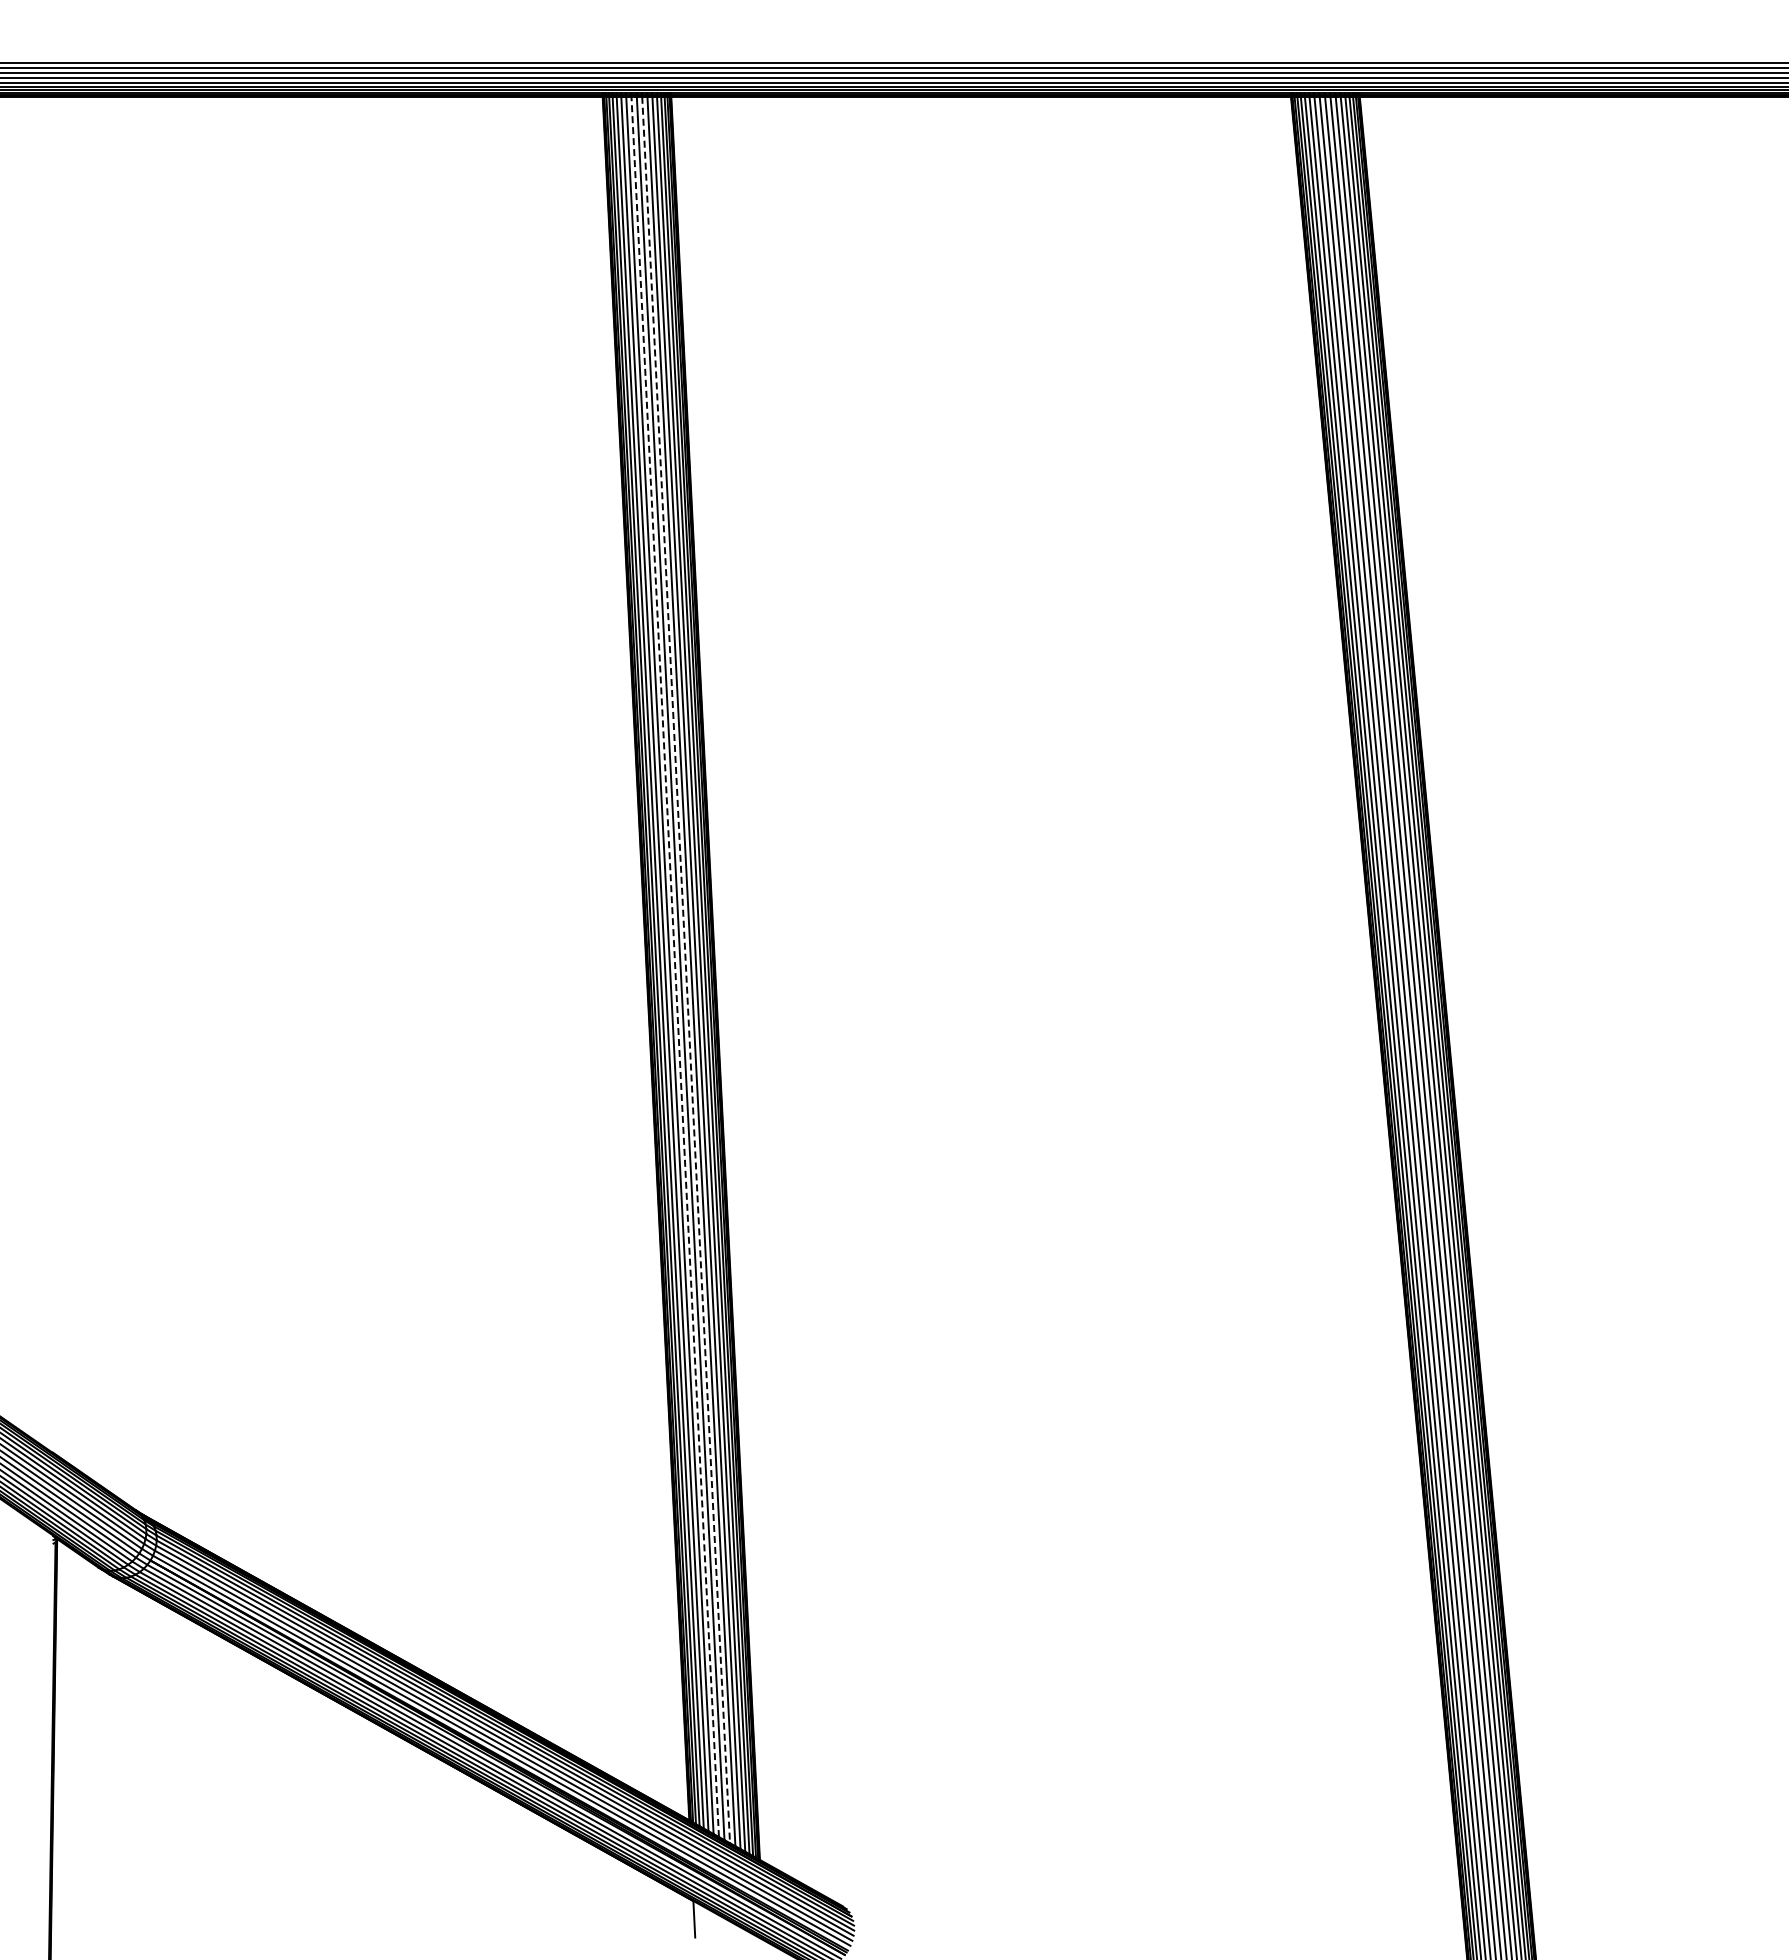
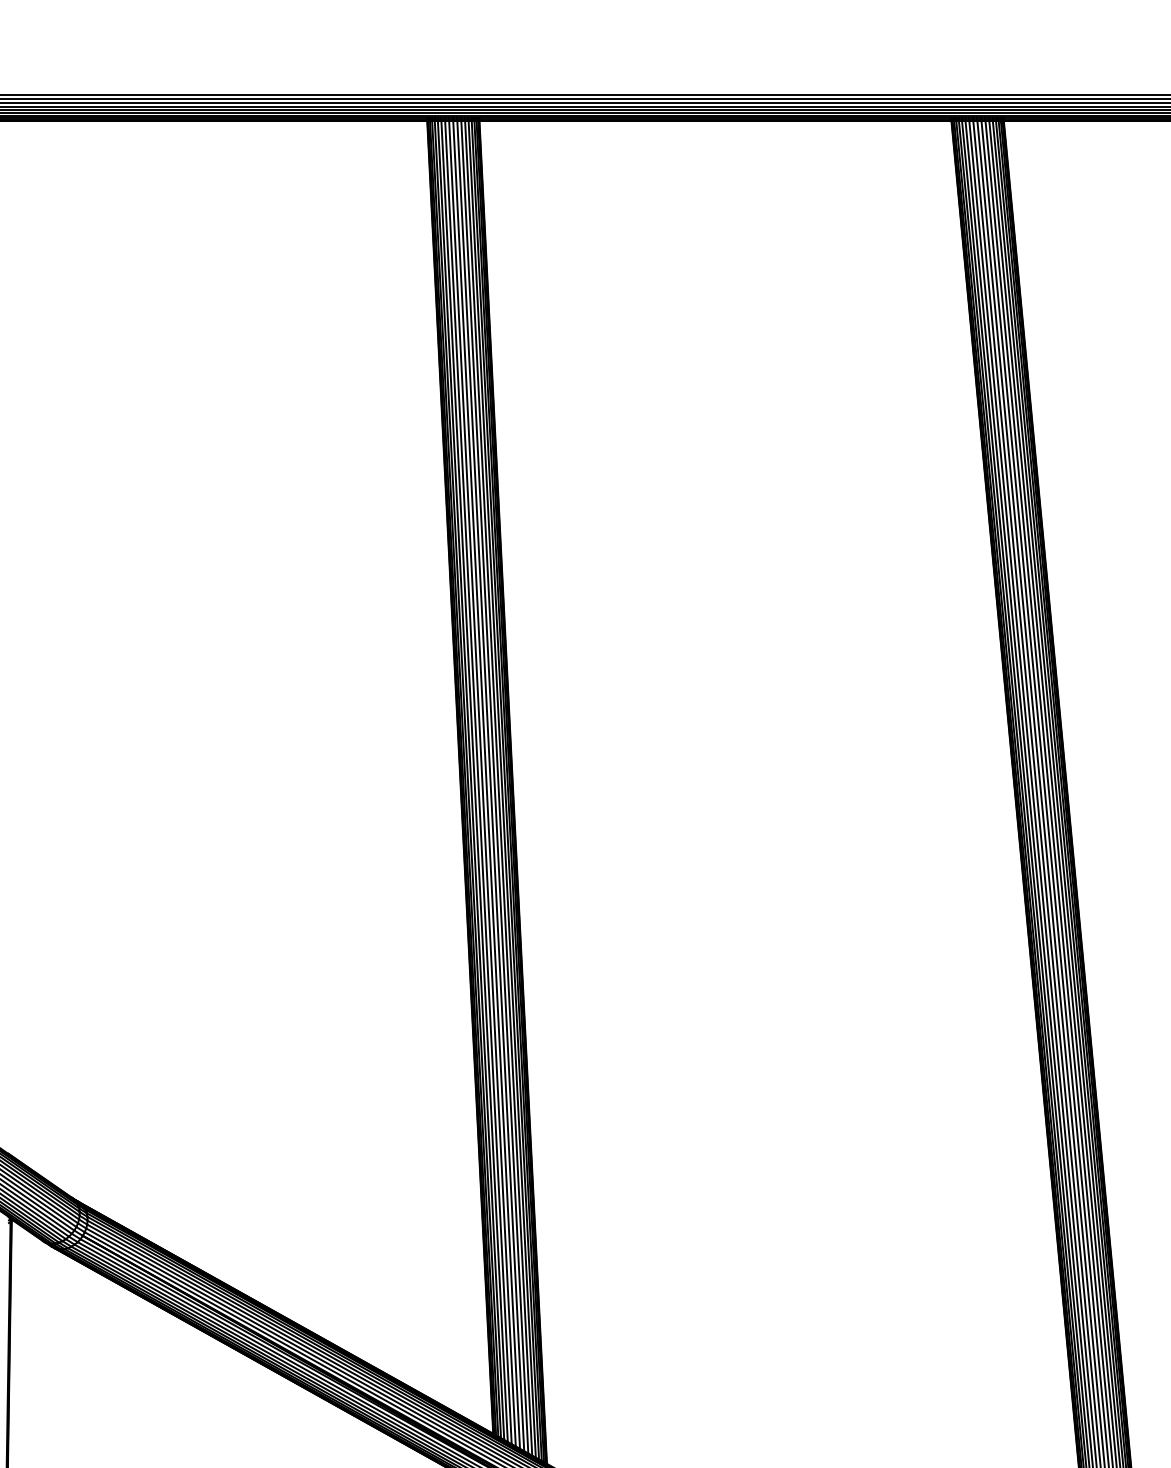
line: (675, 966) -> (482, 783), dashed -> solid
line: (686, 970) -> (491, 786), dashed -> solid

